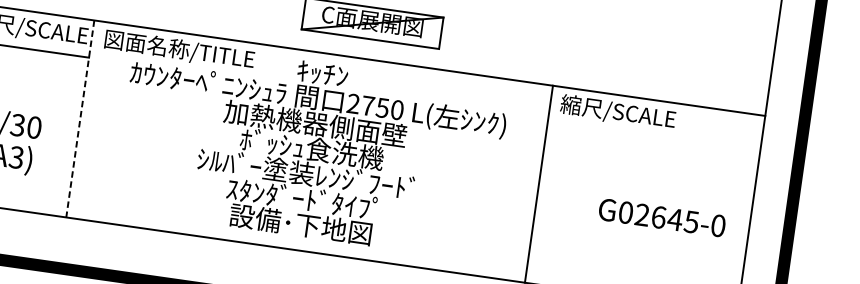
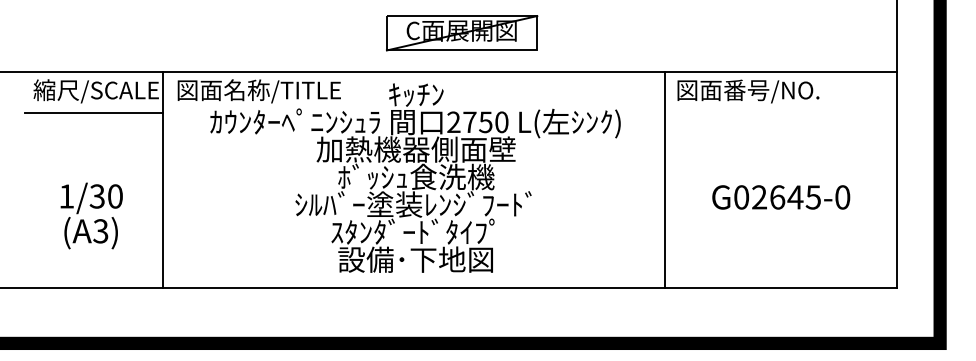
text: (625, 113) -> (747, 91), 縮尺/SCALE -> 図面番号/NO.
line: (80, 119) -> (163, 180), dashed -> solid
text: (662, 217) -> (781, 197), moved

